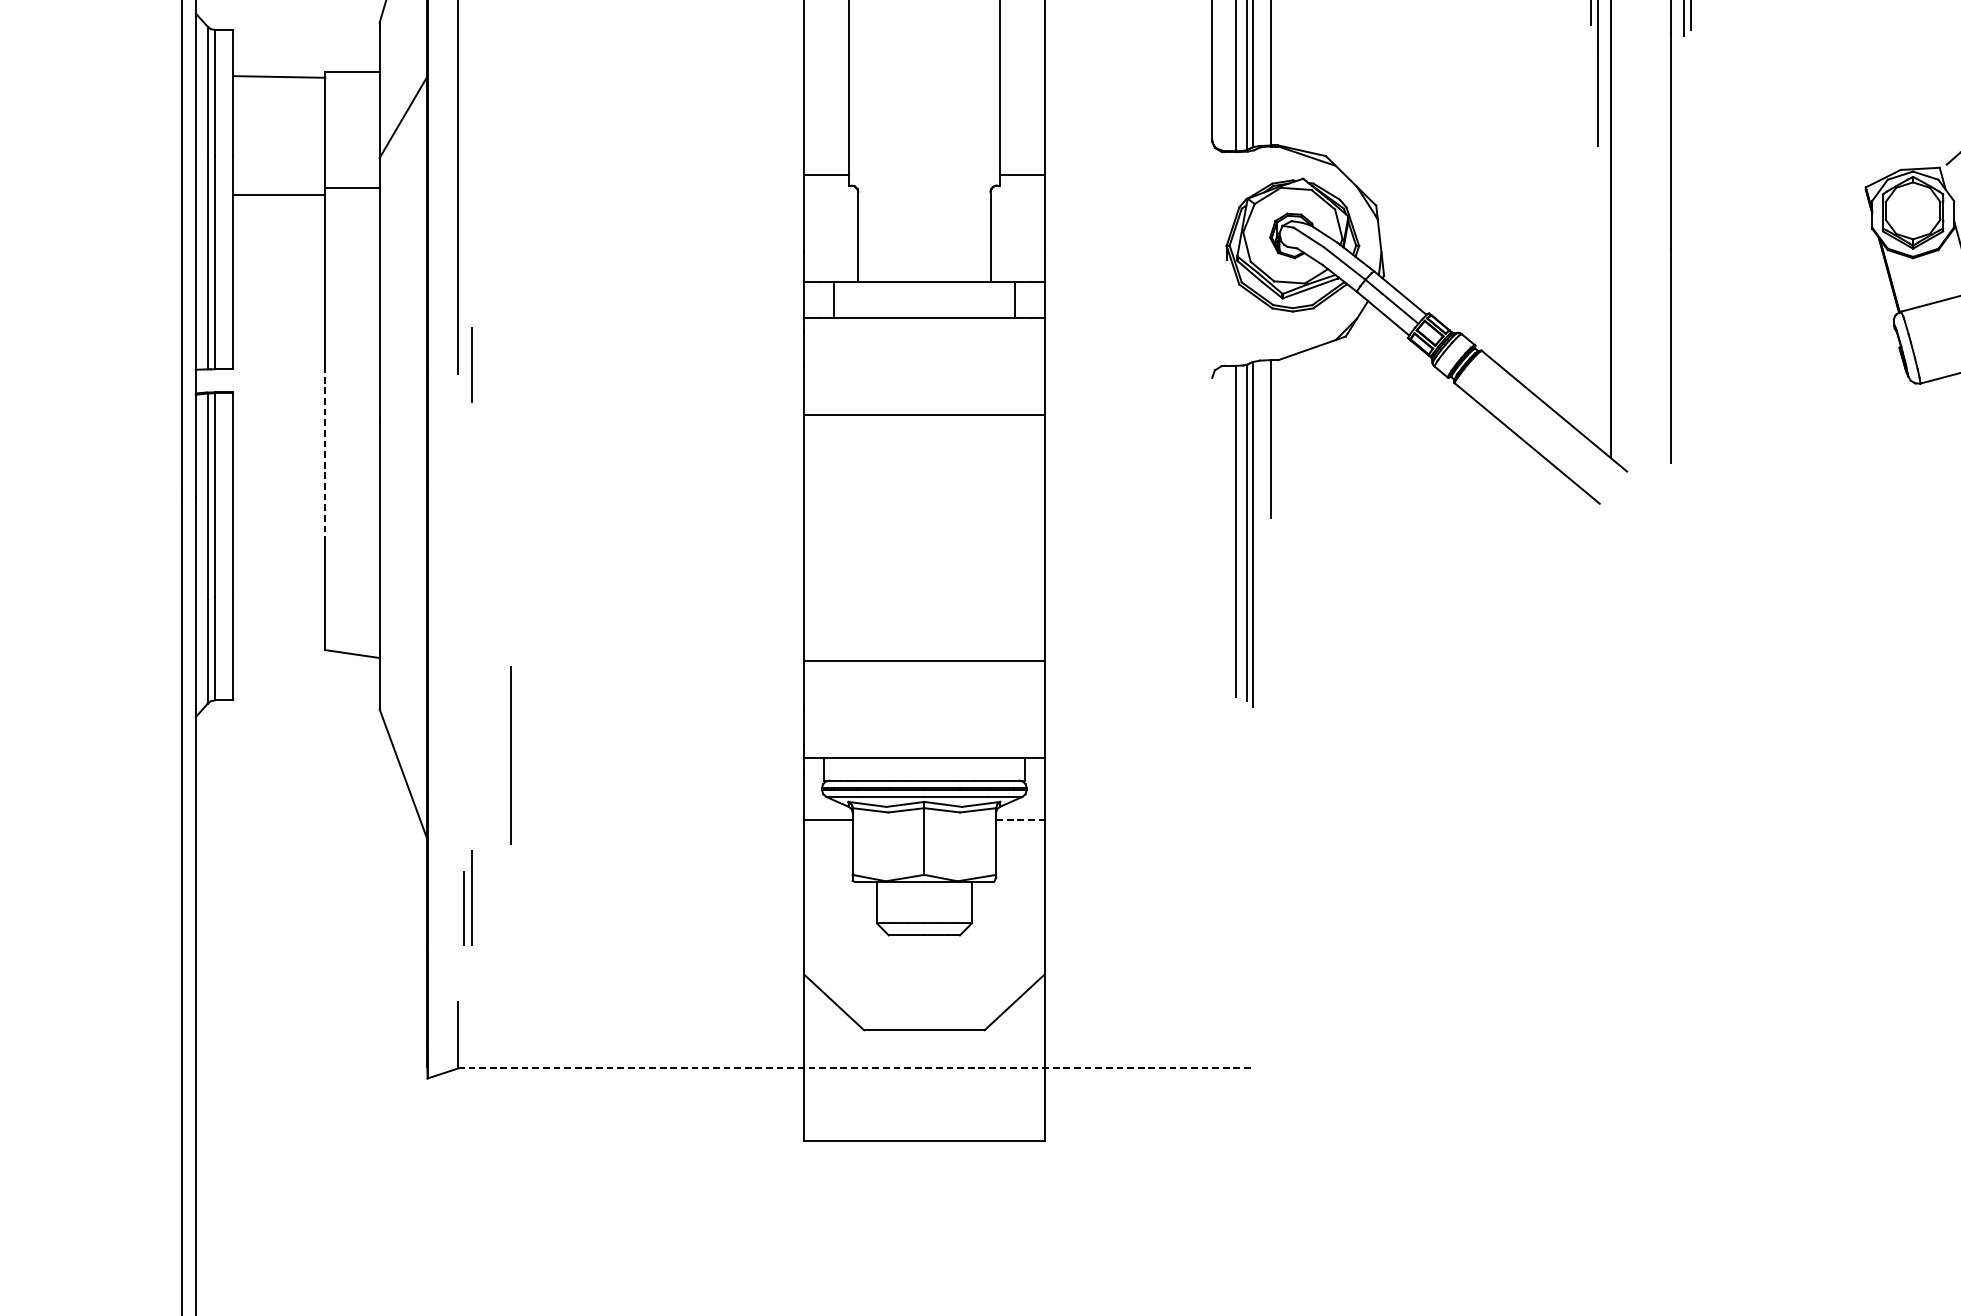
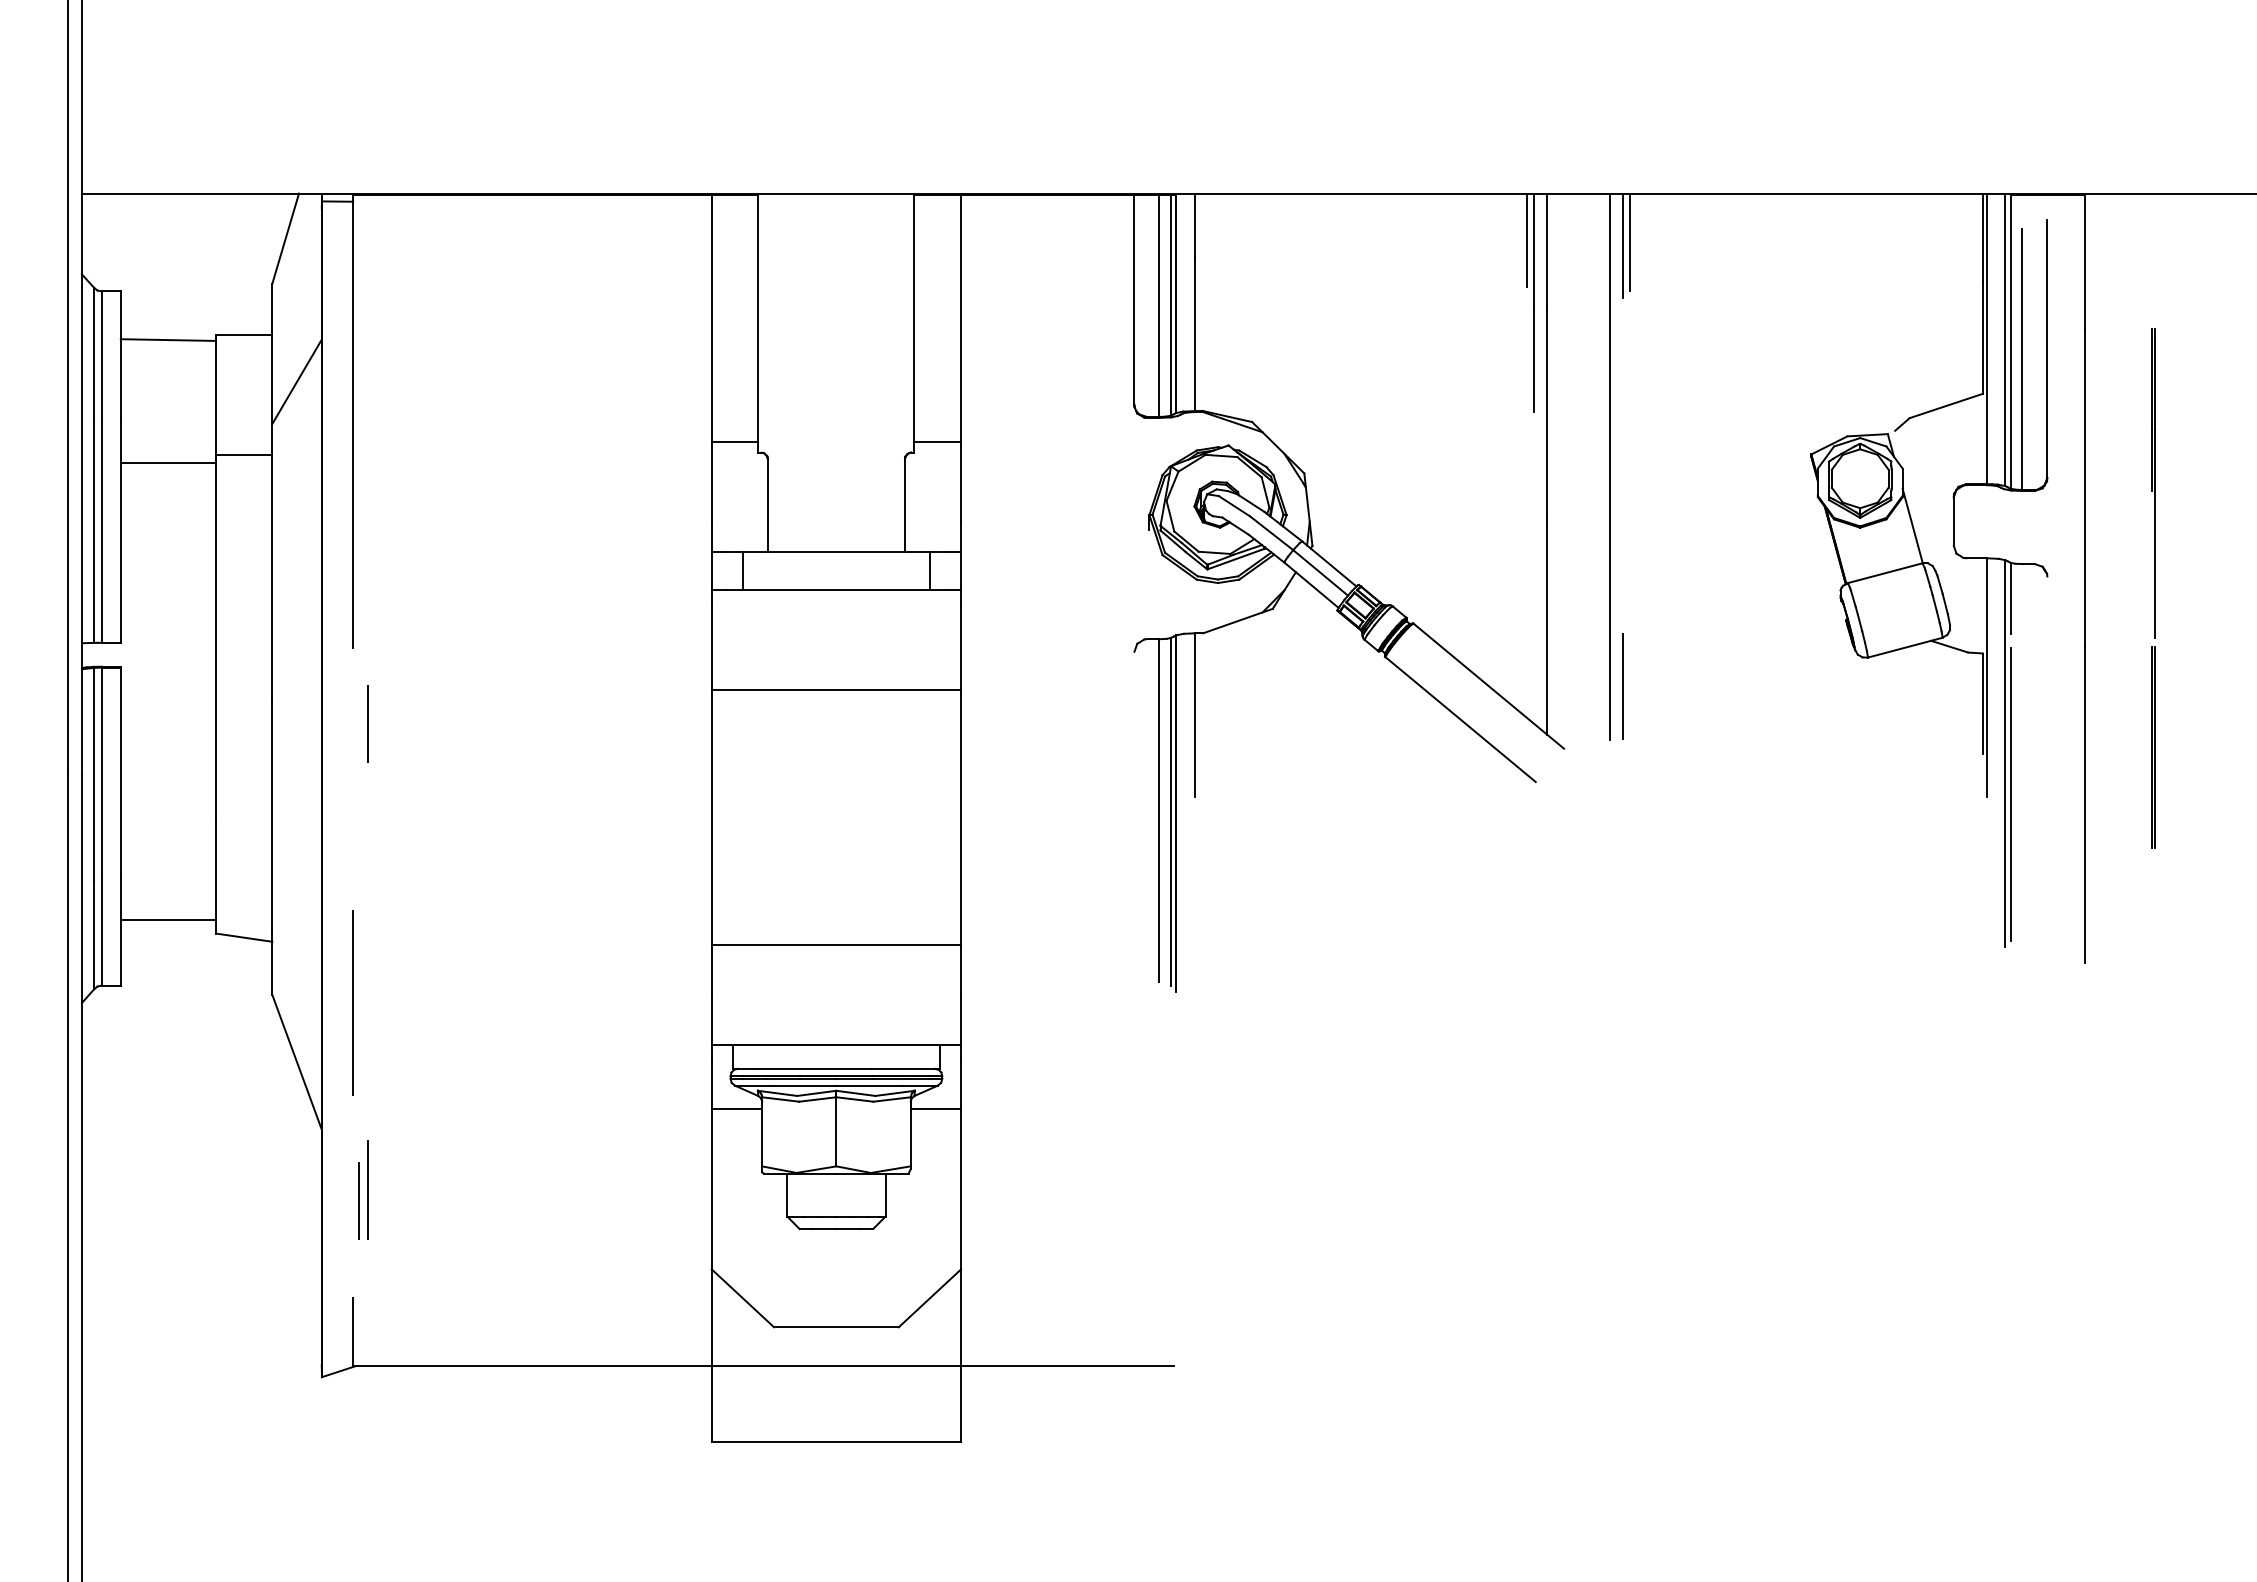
line: (471, 364) -> (367, 723), moved
line: (1683, 411) -> (1622, 686), added
line: (325, 454) -> (216, 731), dashed -> solid
line: (279, 636) -> (168, 919), added
line: (510, 755) -> (352, 1002), moved
line: (1021, 819) -> (936, 1109), dashed -> solid
line: (853, 1068) -> (763, 1366), dashed -> solid

